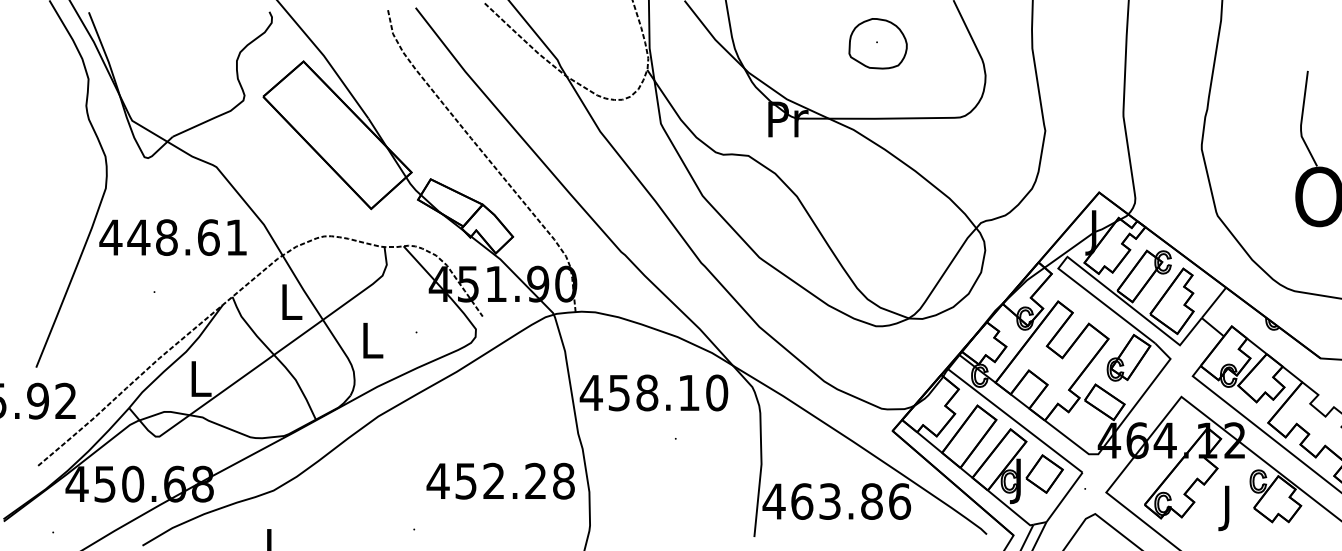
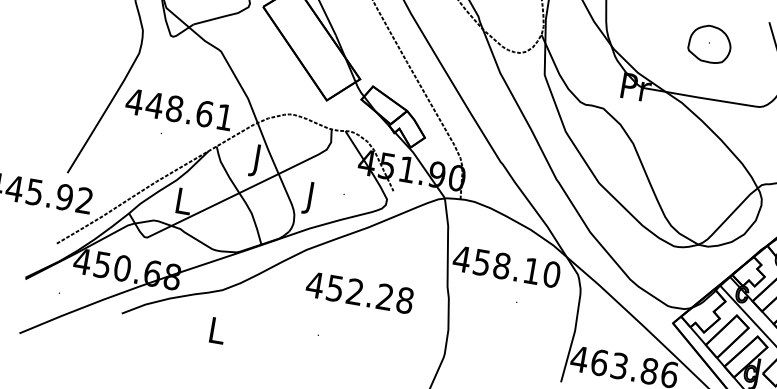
text: (172, 237) -> (178, 109), moved
text: (291, 306) -> (257, 160), L -> J
text: (372, 345) -> (311, 198), L -> J
text: (500, 480) -> (359, 292), moved

